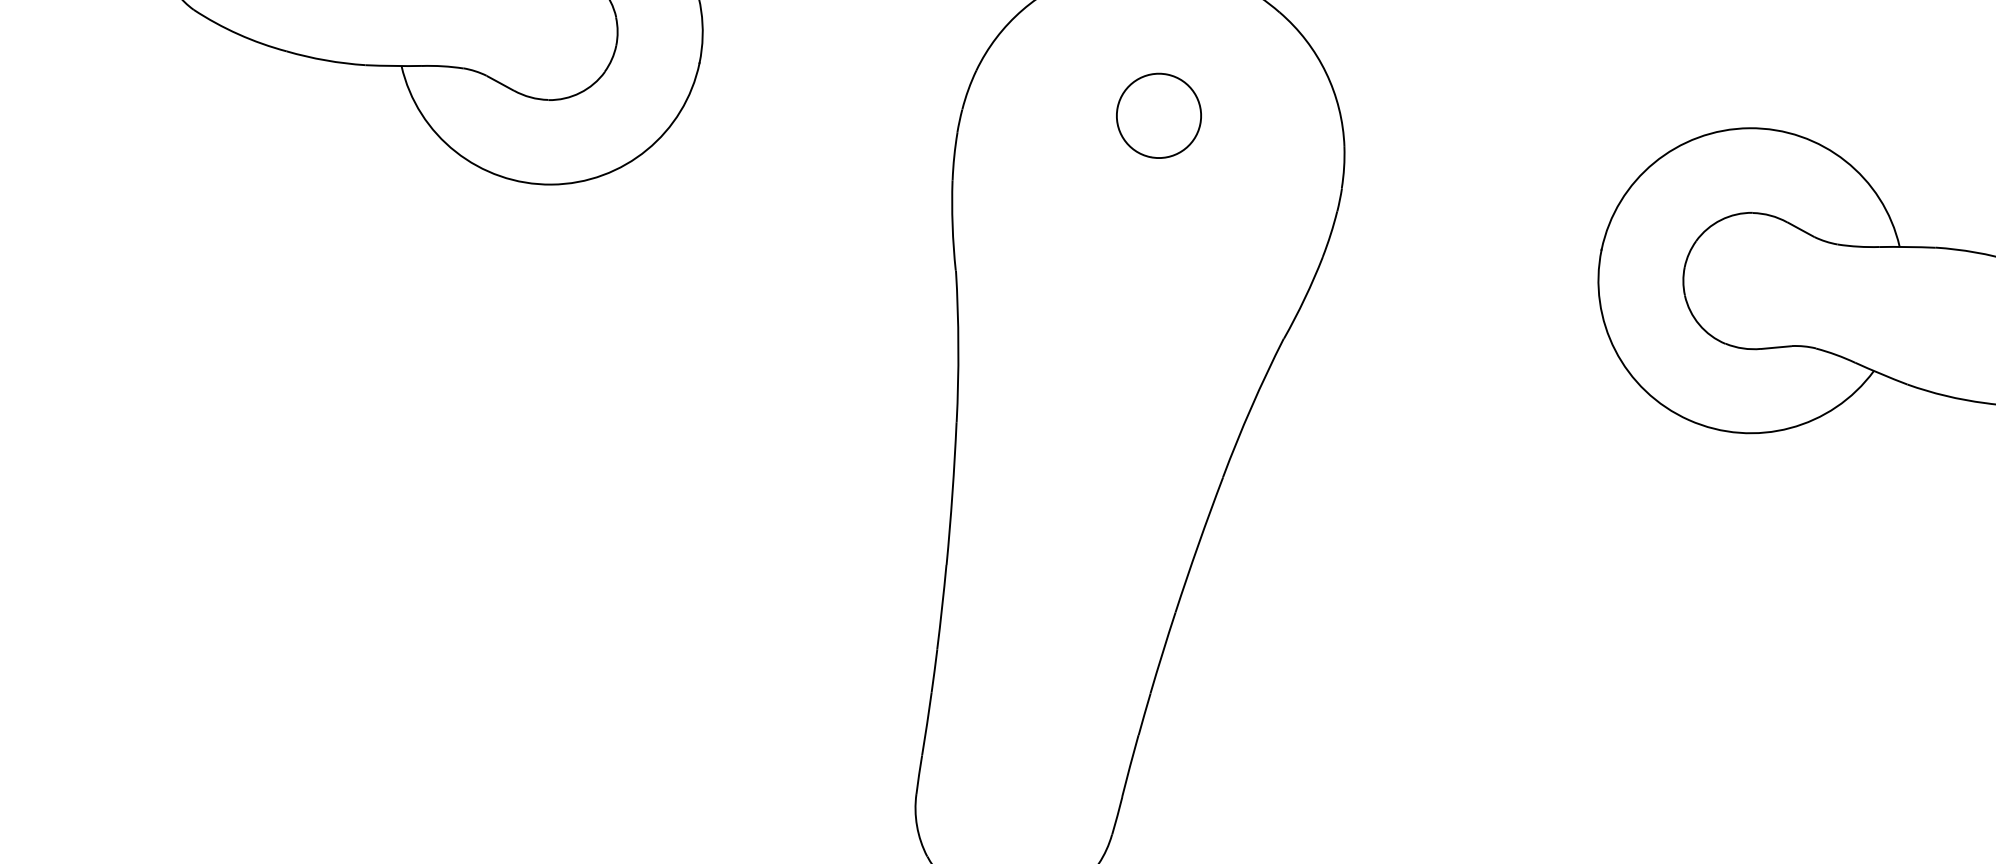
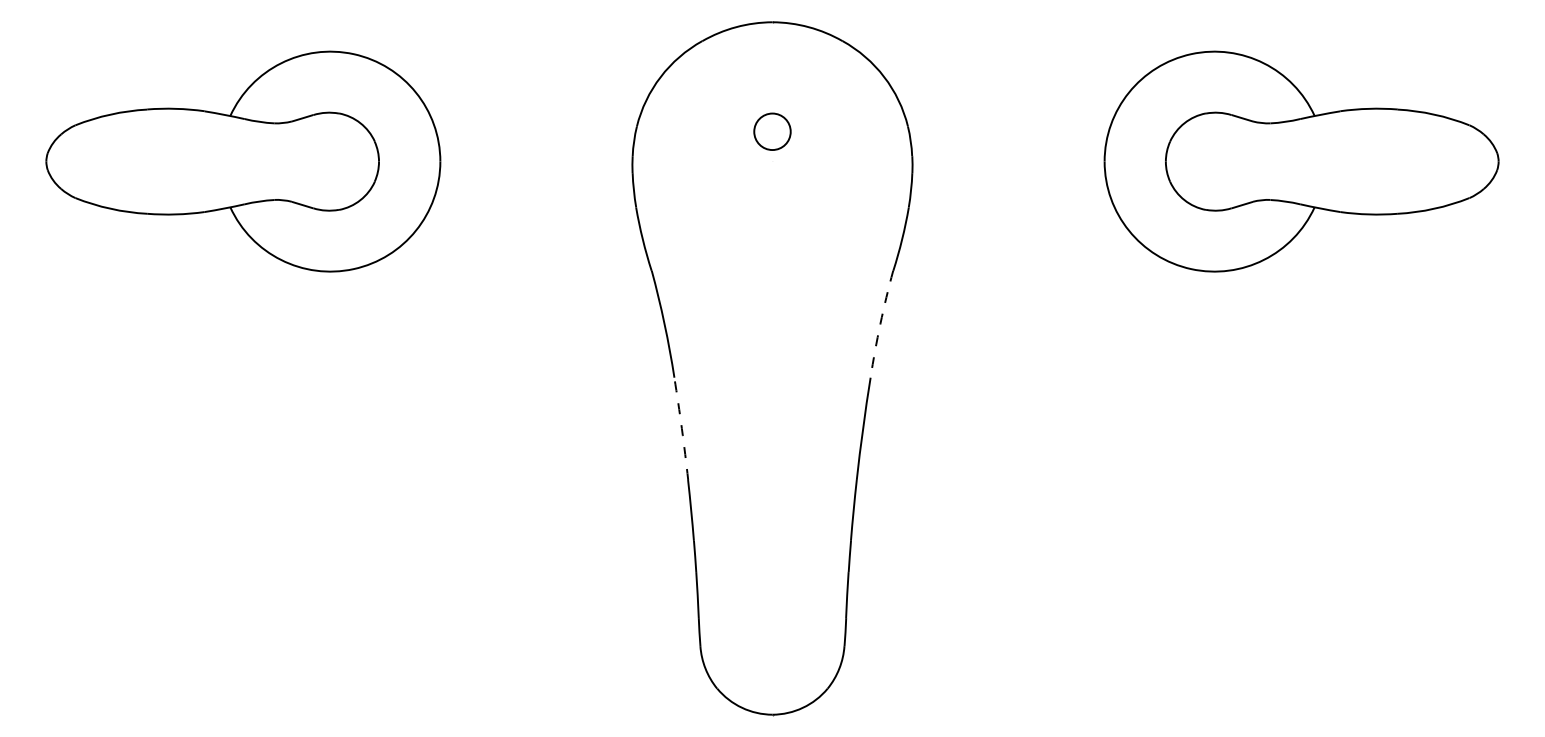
circle: (1159, 115) -> (772, 131), size x0.6
arc: (1251, 406) -> (880, 323), solid -> dashed
arc: (951, 493) -> (681, 428), solid -> dashed

